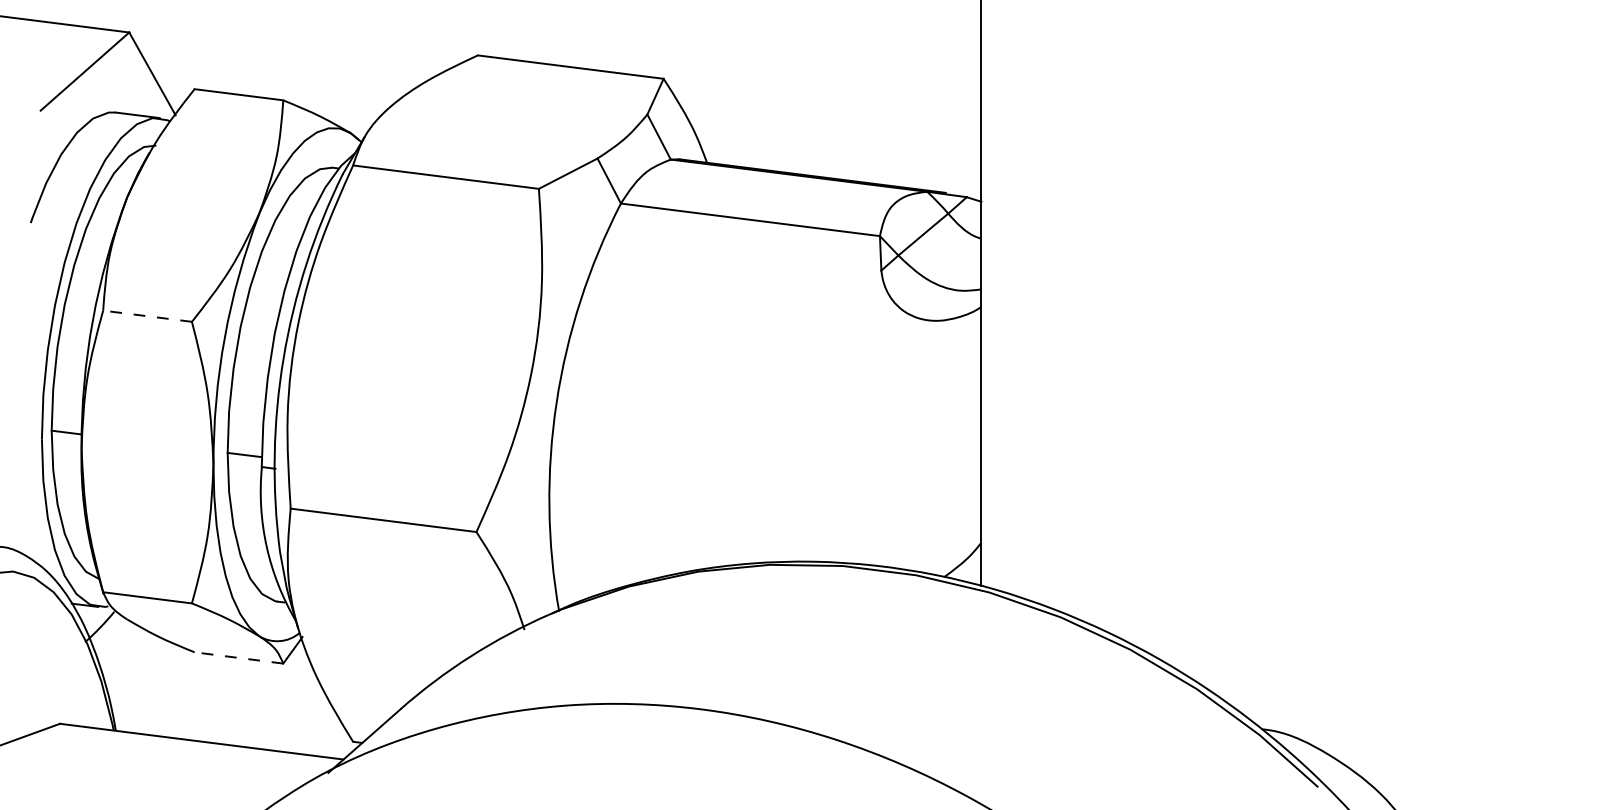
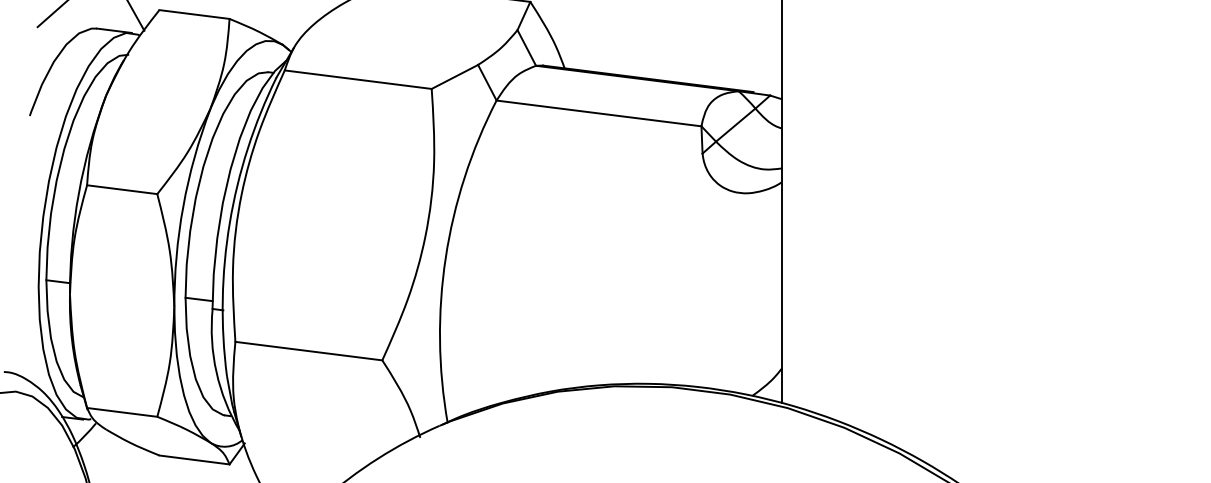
line: (147, 316) -> (122, 189), dashed -> solid
line: (238, 657) -> (194, 459), dashed -> solid

